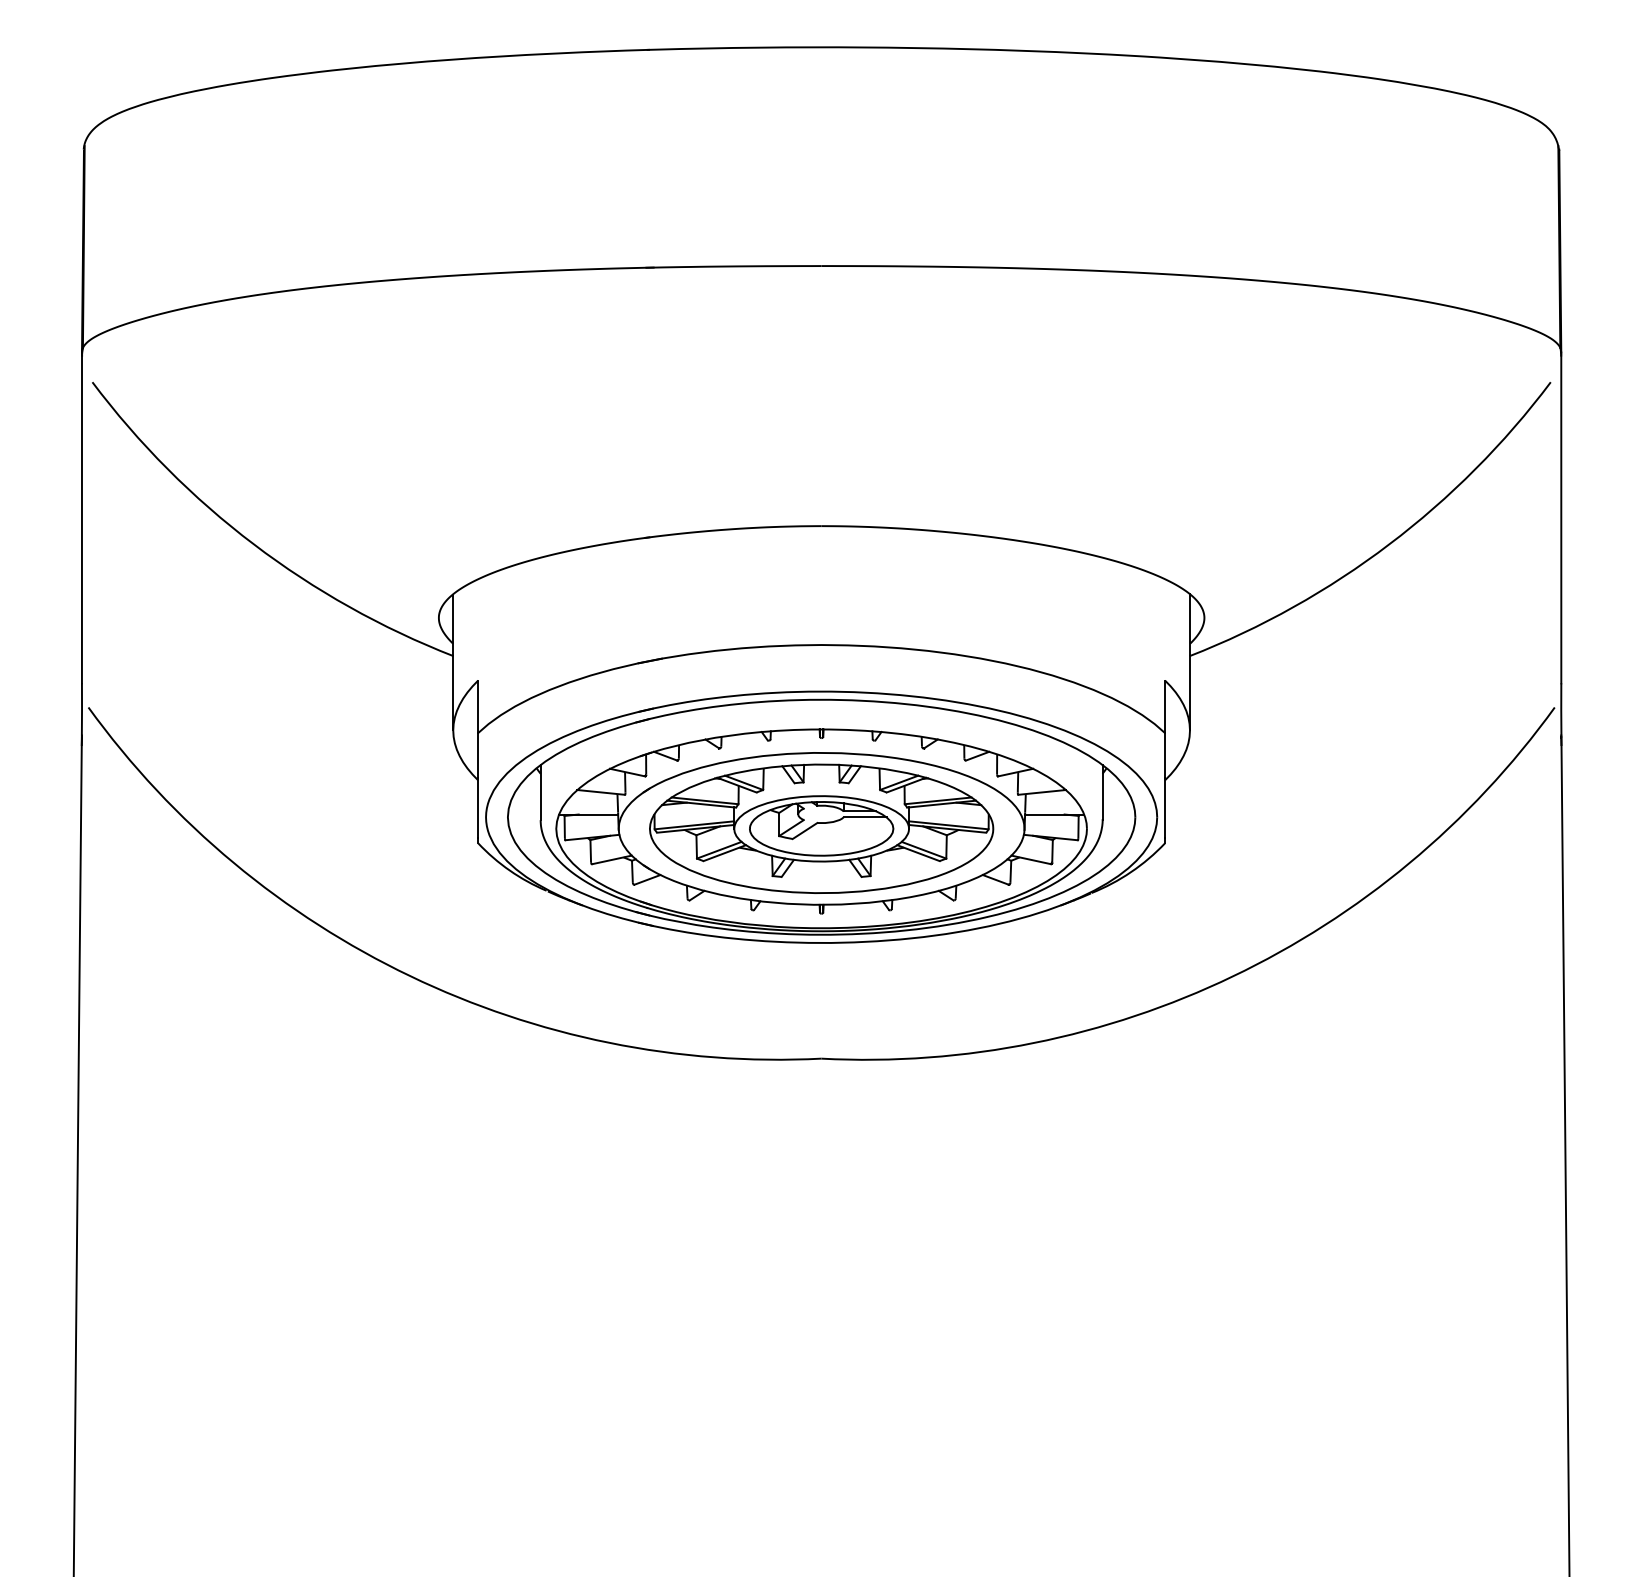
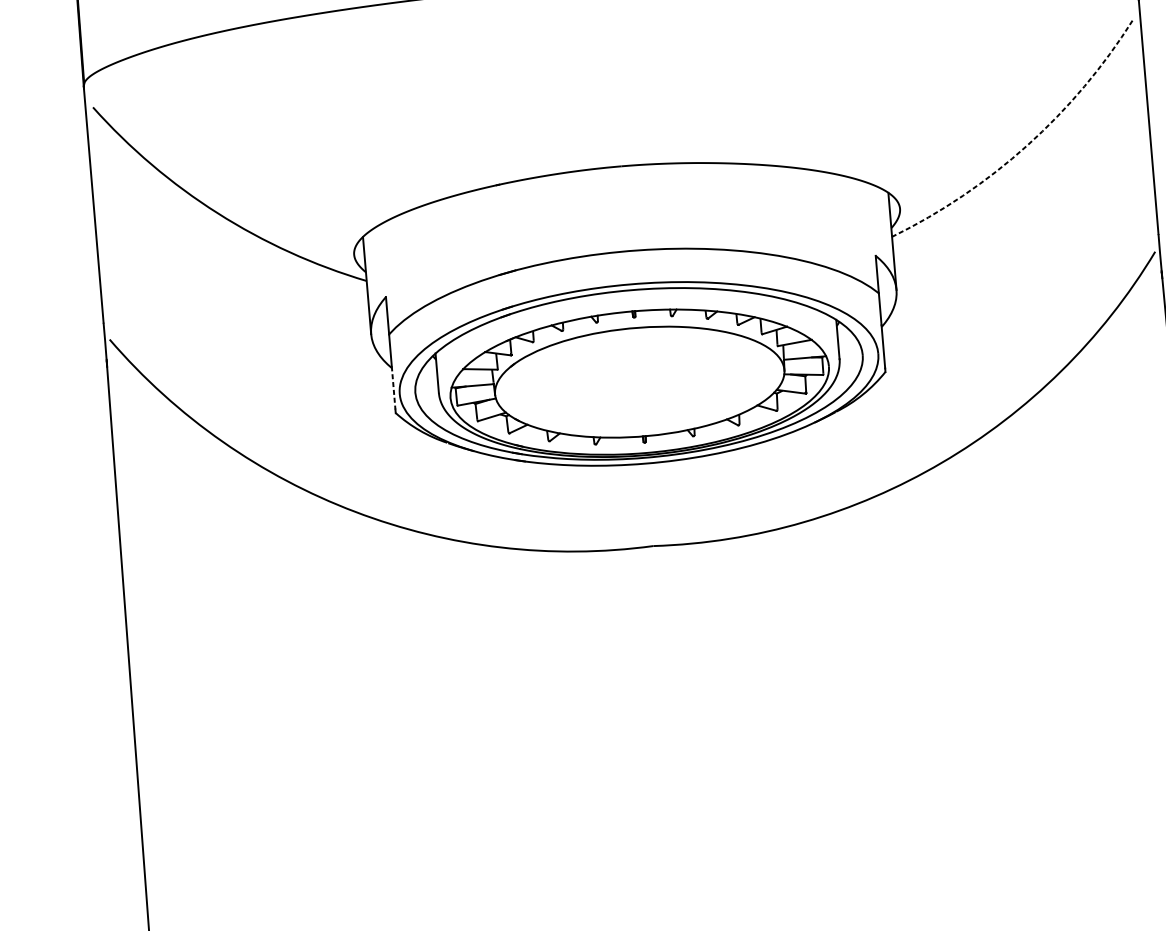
arc: (1389, 544) -> (1027, 145), solid -> dashed
line: (478, 808) -> (393, 388), solid -> dashed
part: (821, 828) -> (639, 381), removed

